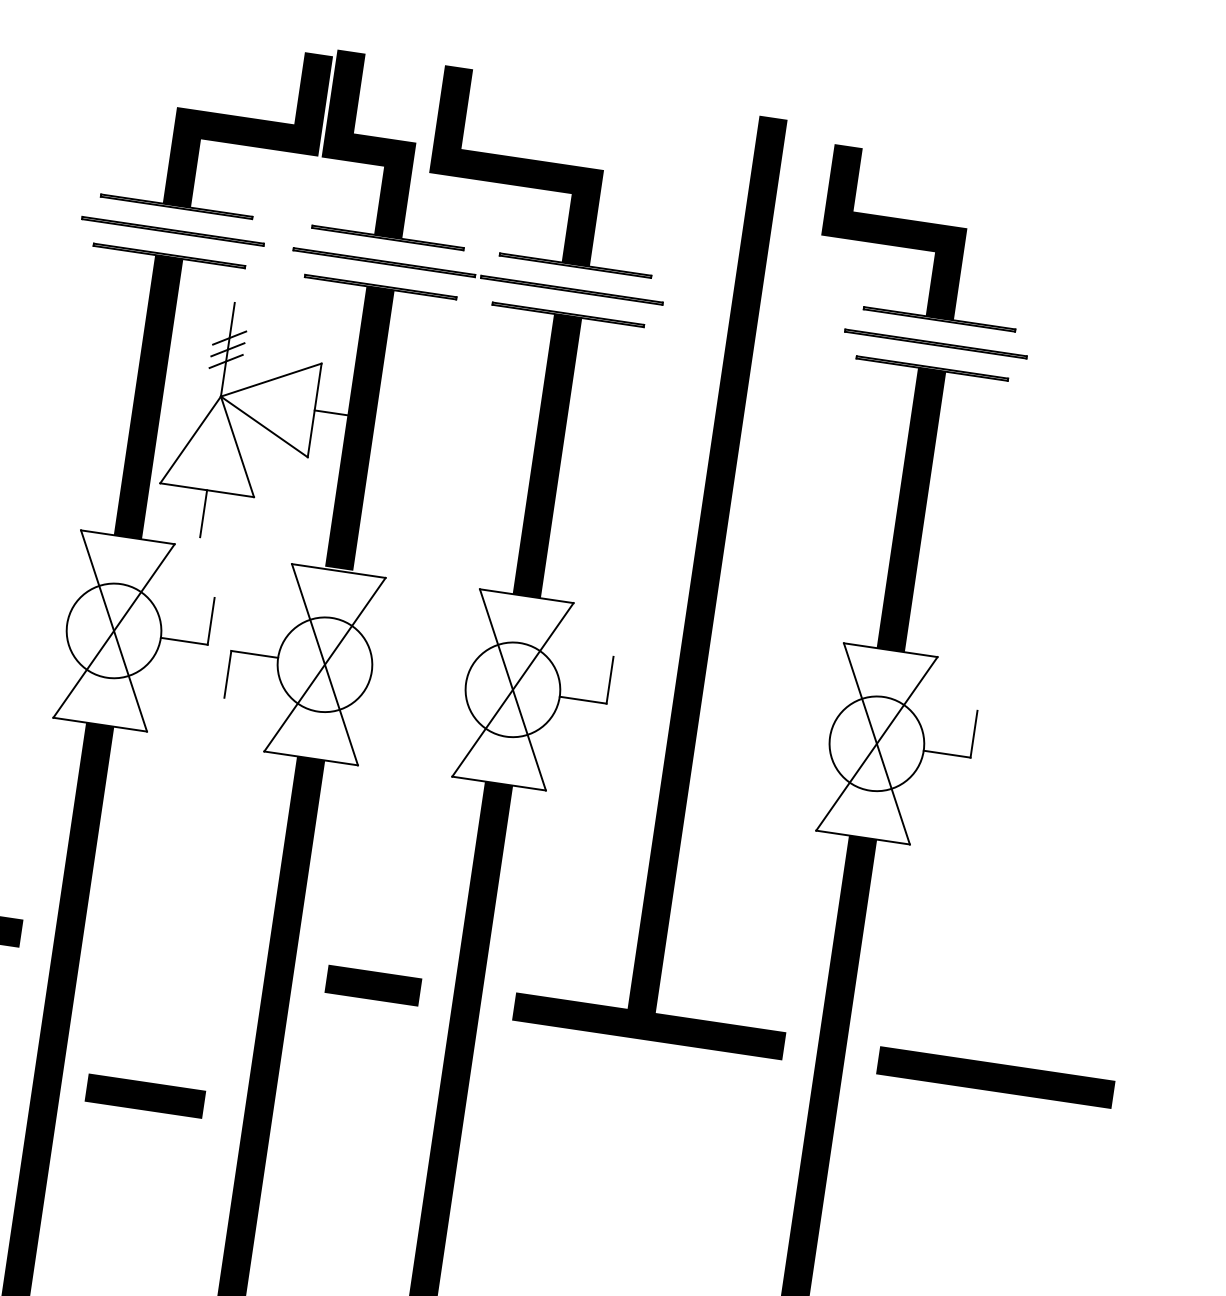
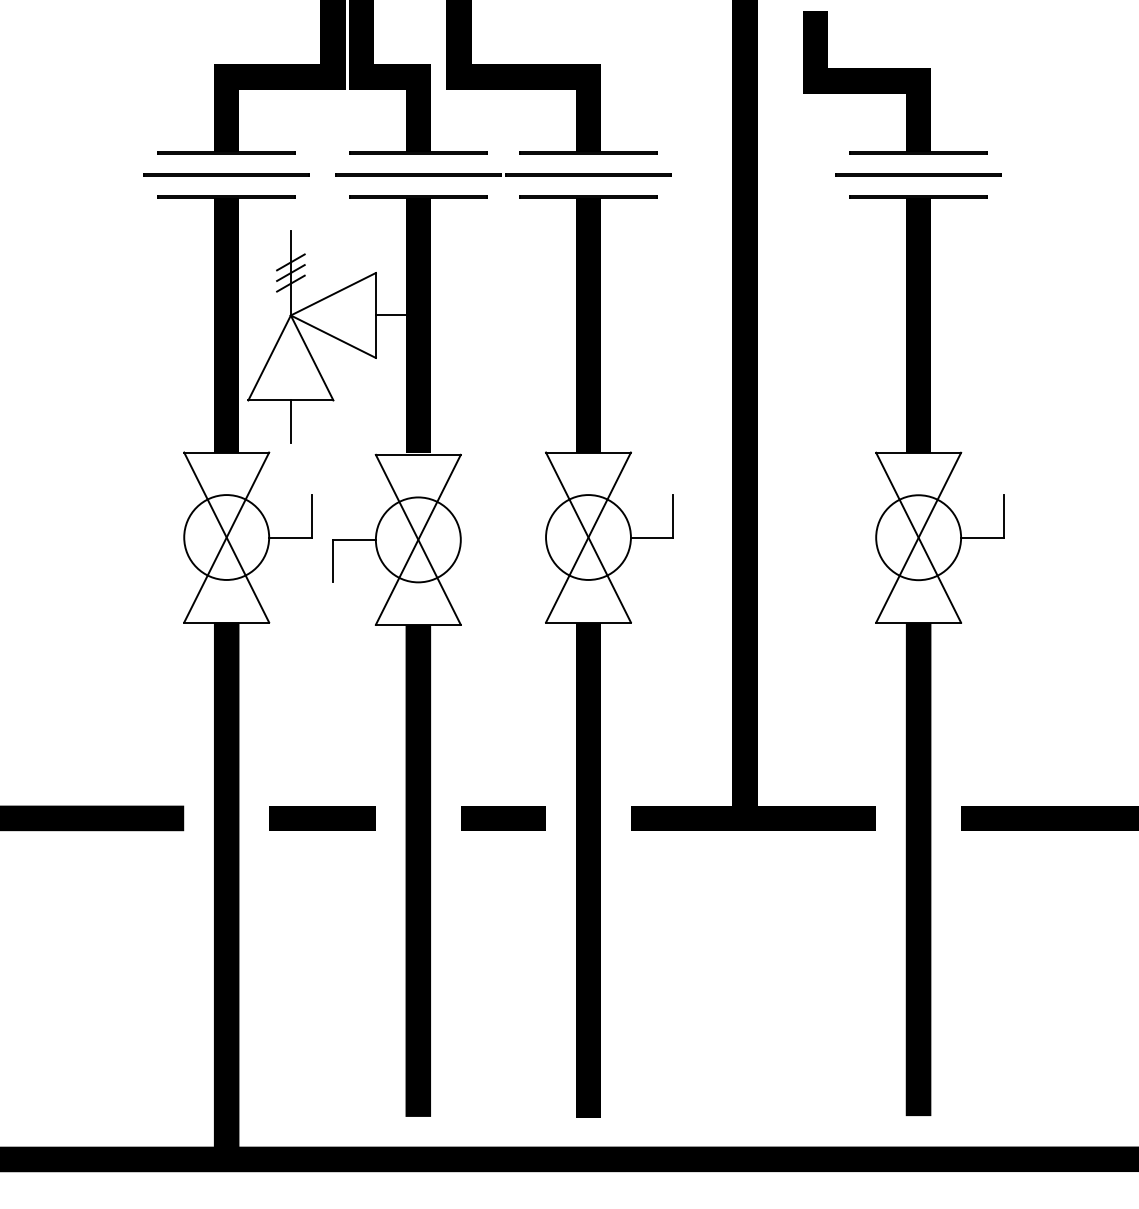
line: (145, 1096) -> (322, 818), moved

